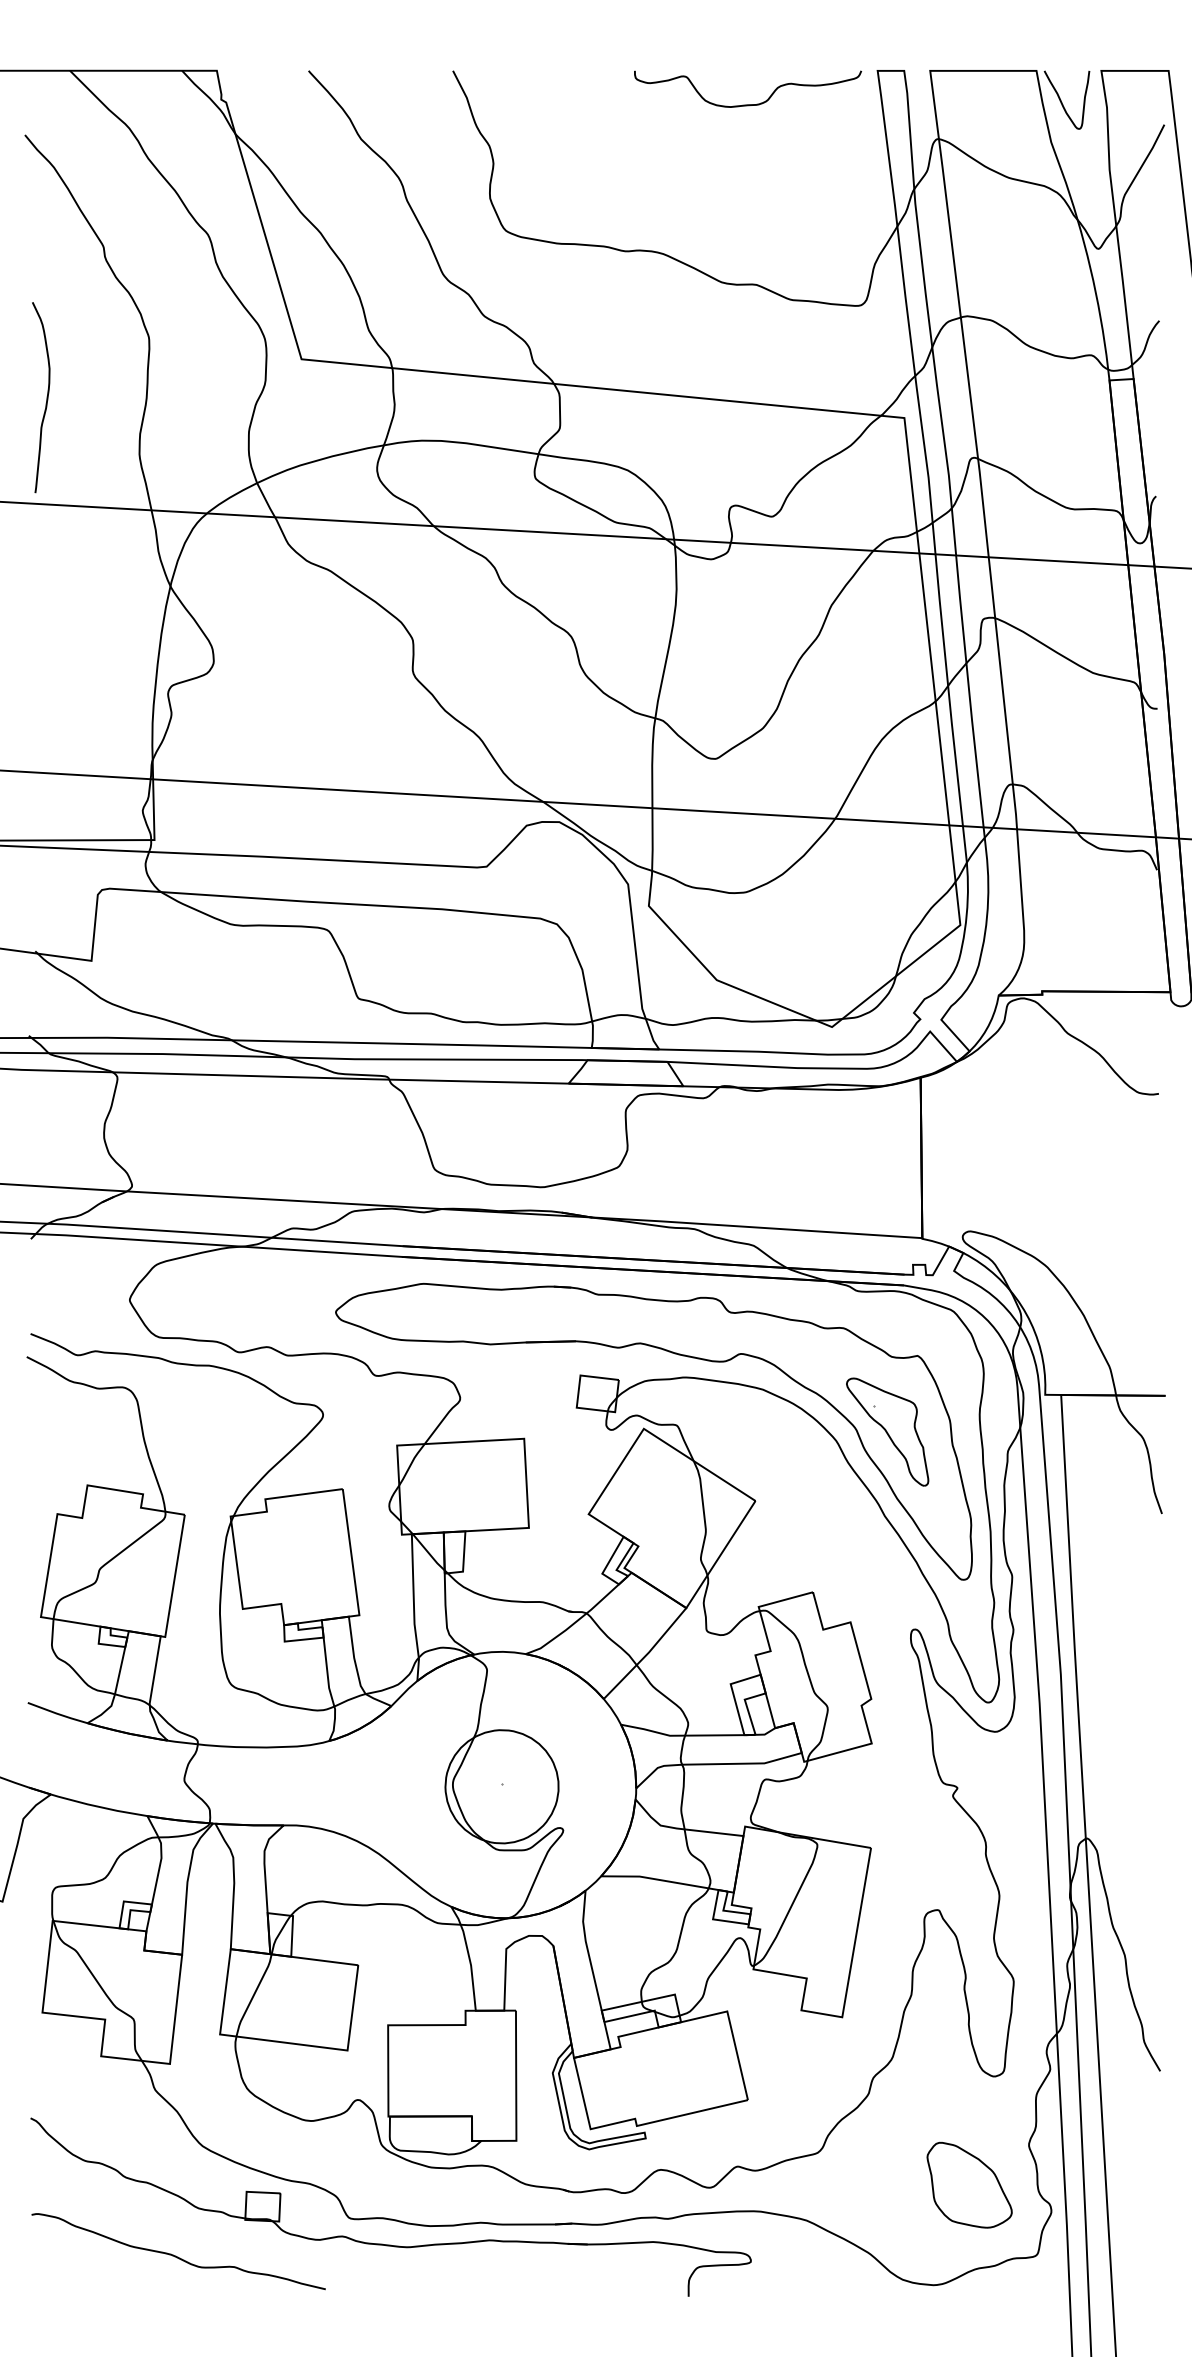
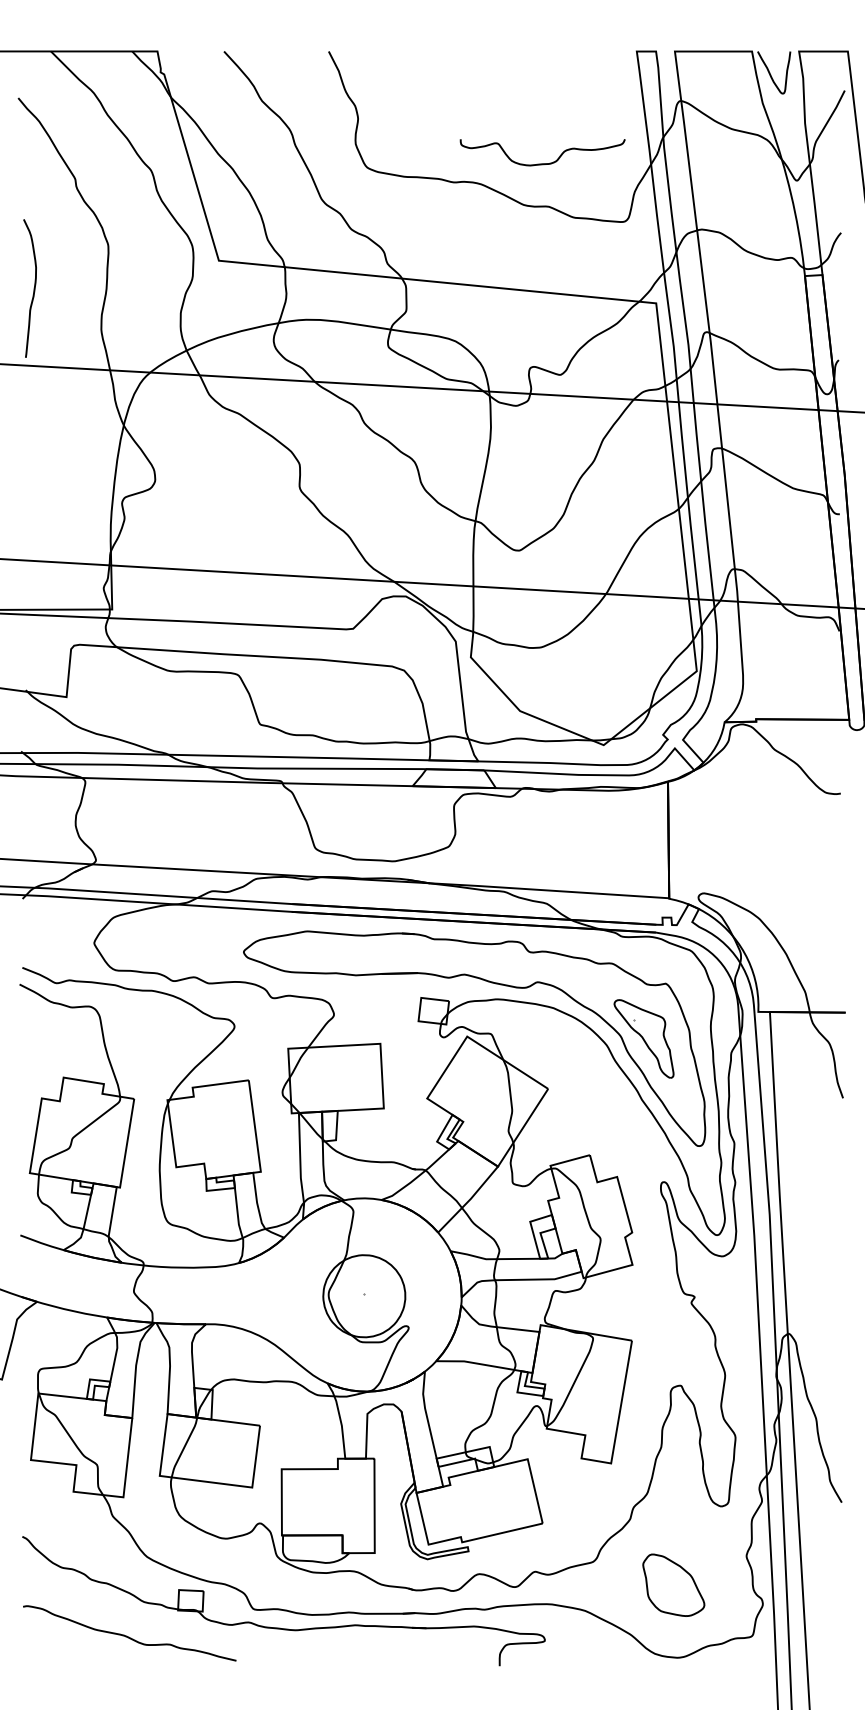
curve: (748, 104) -> (543, 163), moved
part: (969, 2184) -> (673, 1584), moved

